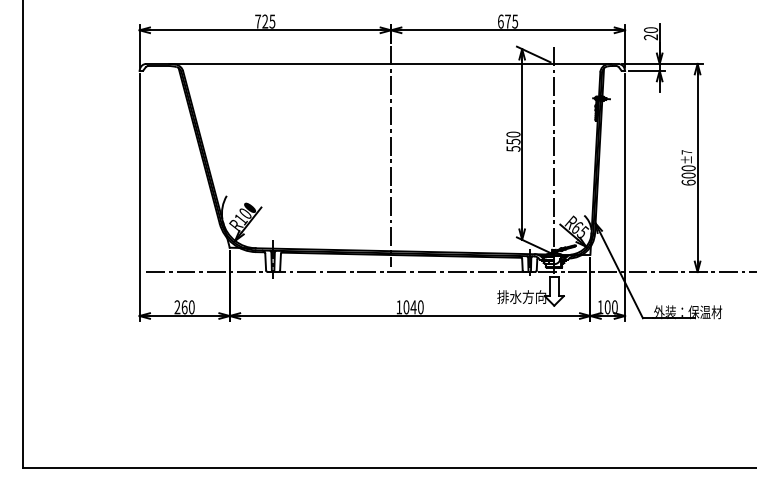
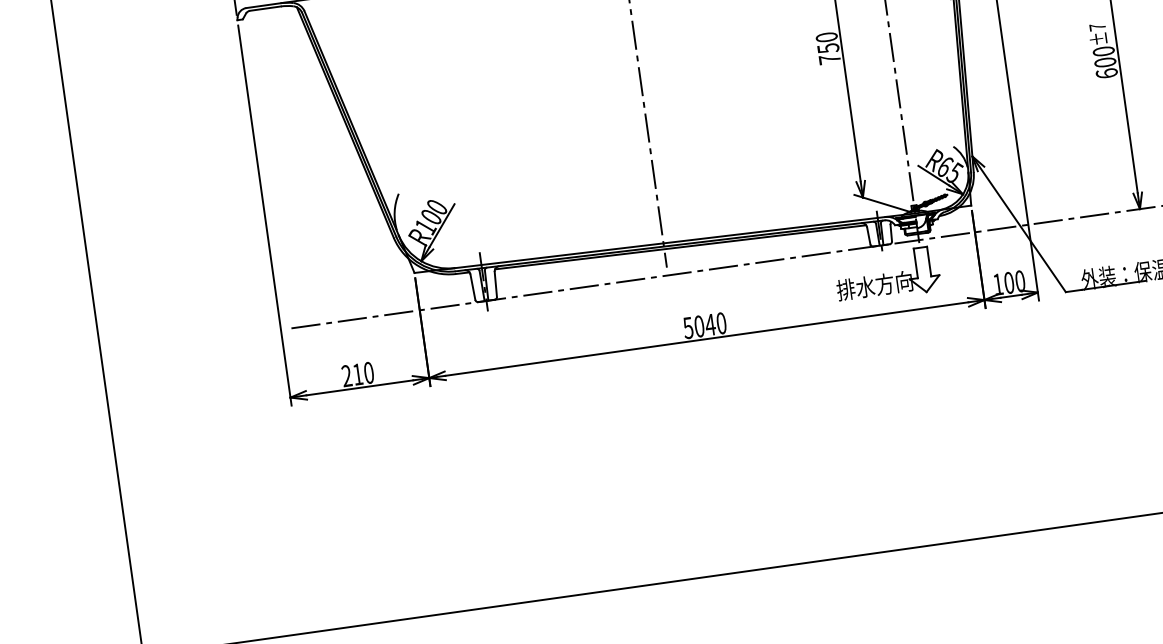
text: (513, 148) -> (829, 58), 550 -> 750
text: (184, 307) -> (357, 374), 260 -> 210
text: (399, 307) -> (688, 328), 1040 -> 5040

